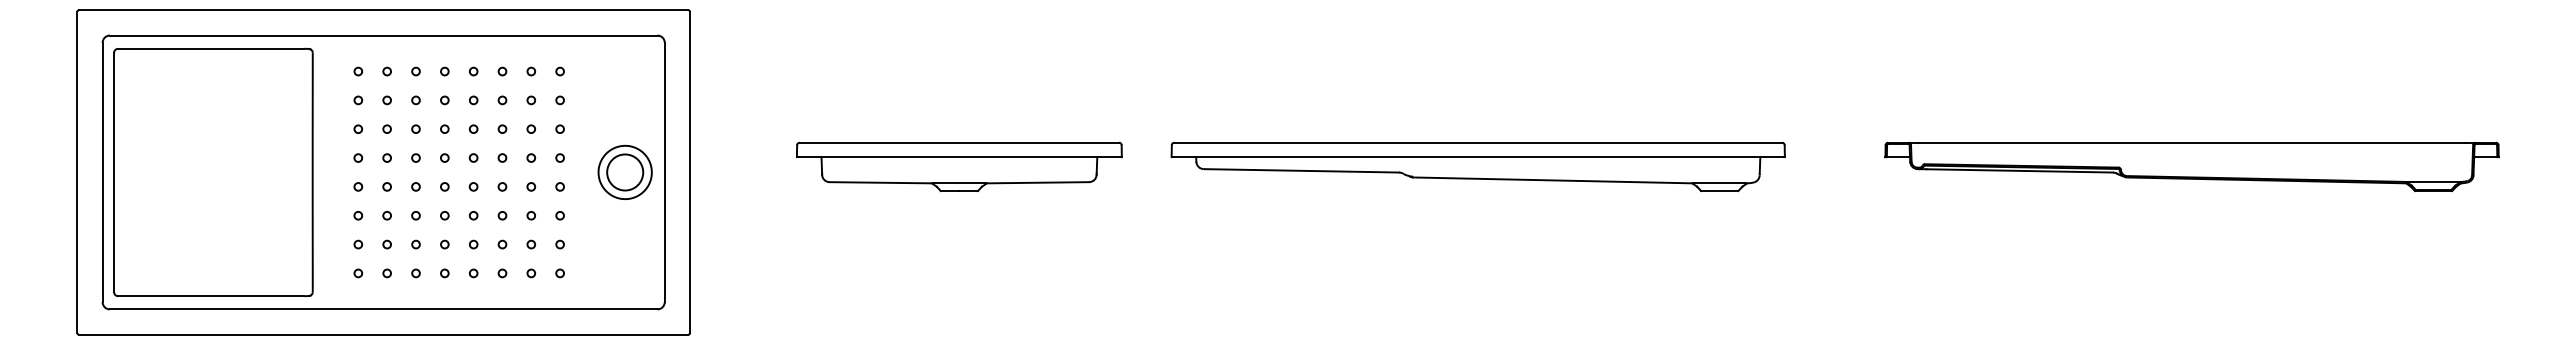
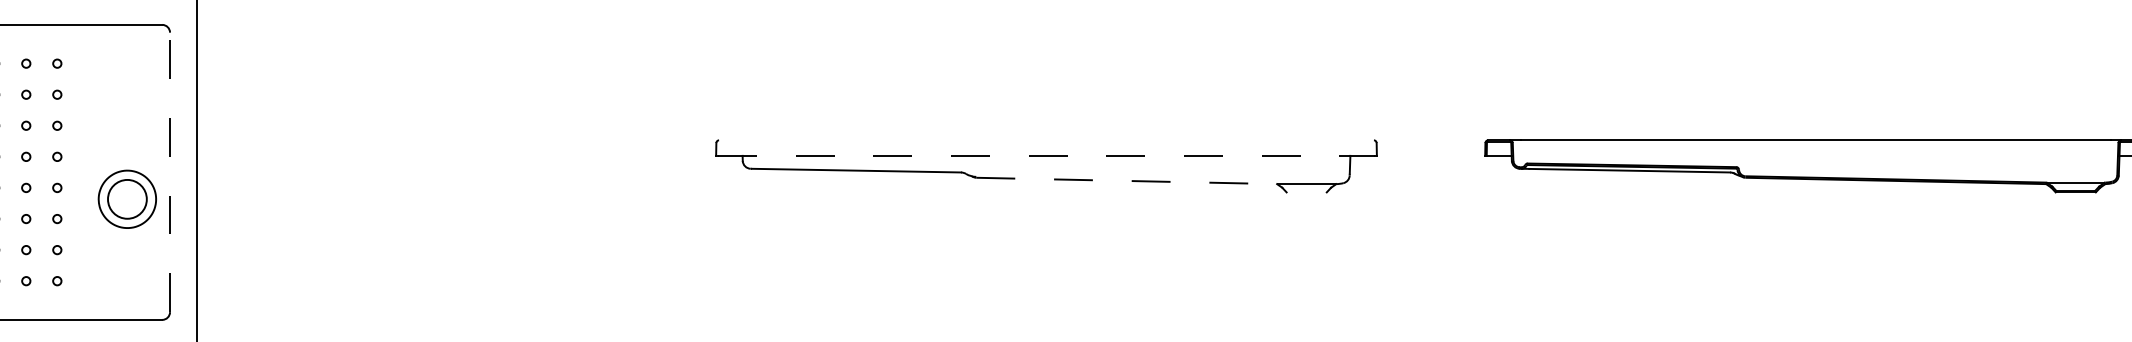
line: (1478, 142) -> (1046, 140), removed
line: (1478, 157) -> (1046, 156), solid -> dashed
part: (959, 166) -> (487, 165), removed
part: (624, 171) -> (126, 198), moved
line: (664, 172) -> (169, 172), solid -> dashed
line: (1552, 180) -> (1126, 181), solid -> dashed
line: (1719, 191) -> (1306, 192), removed

